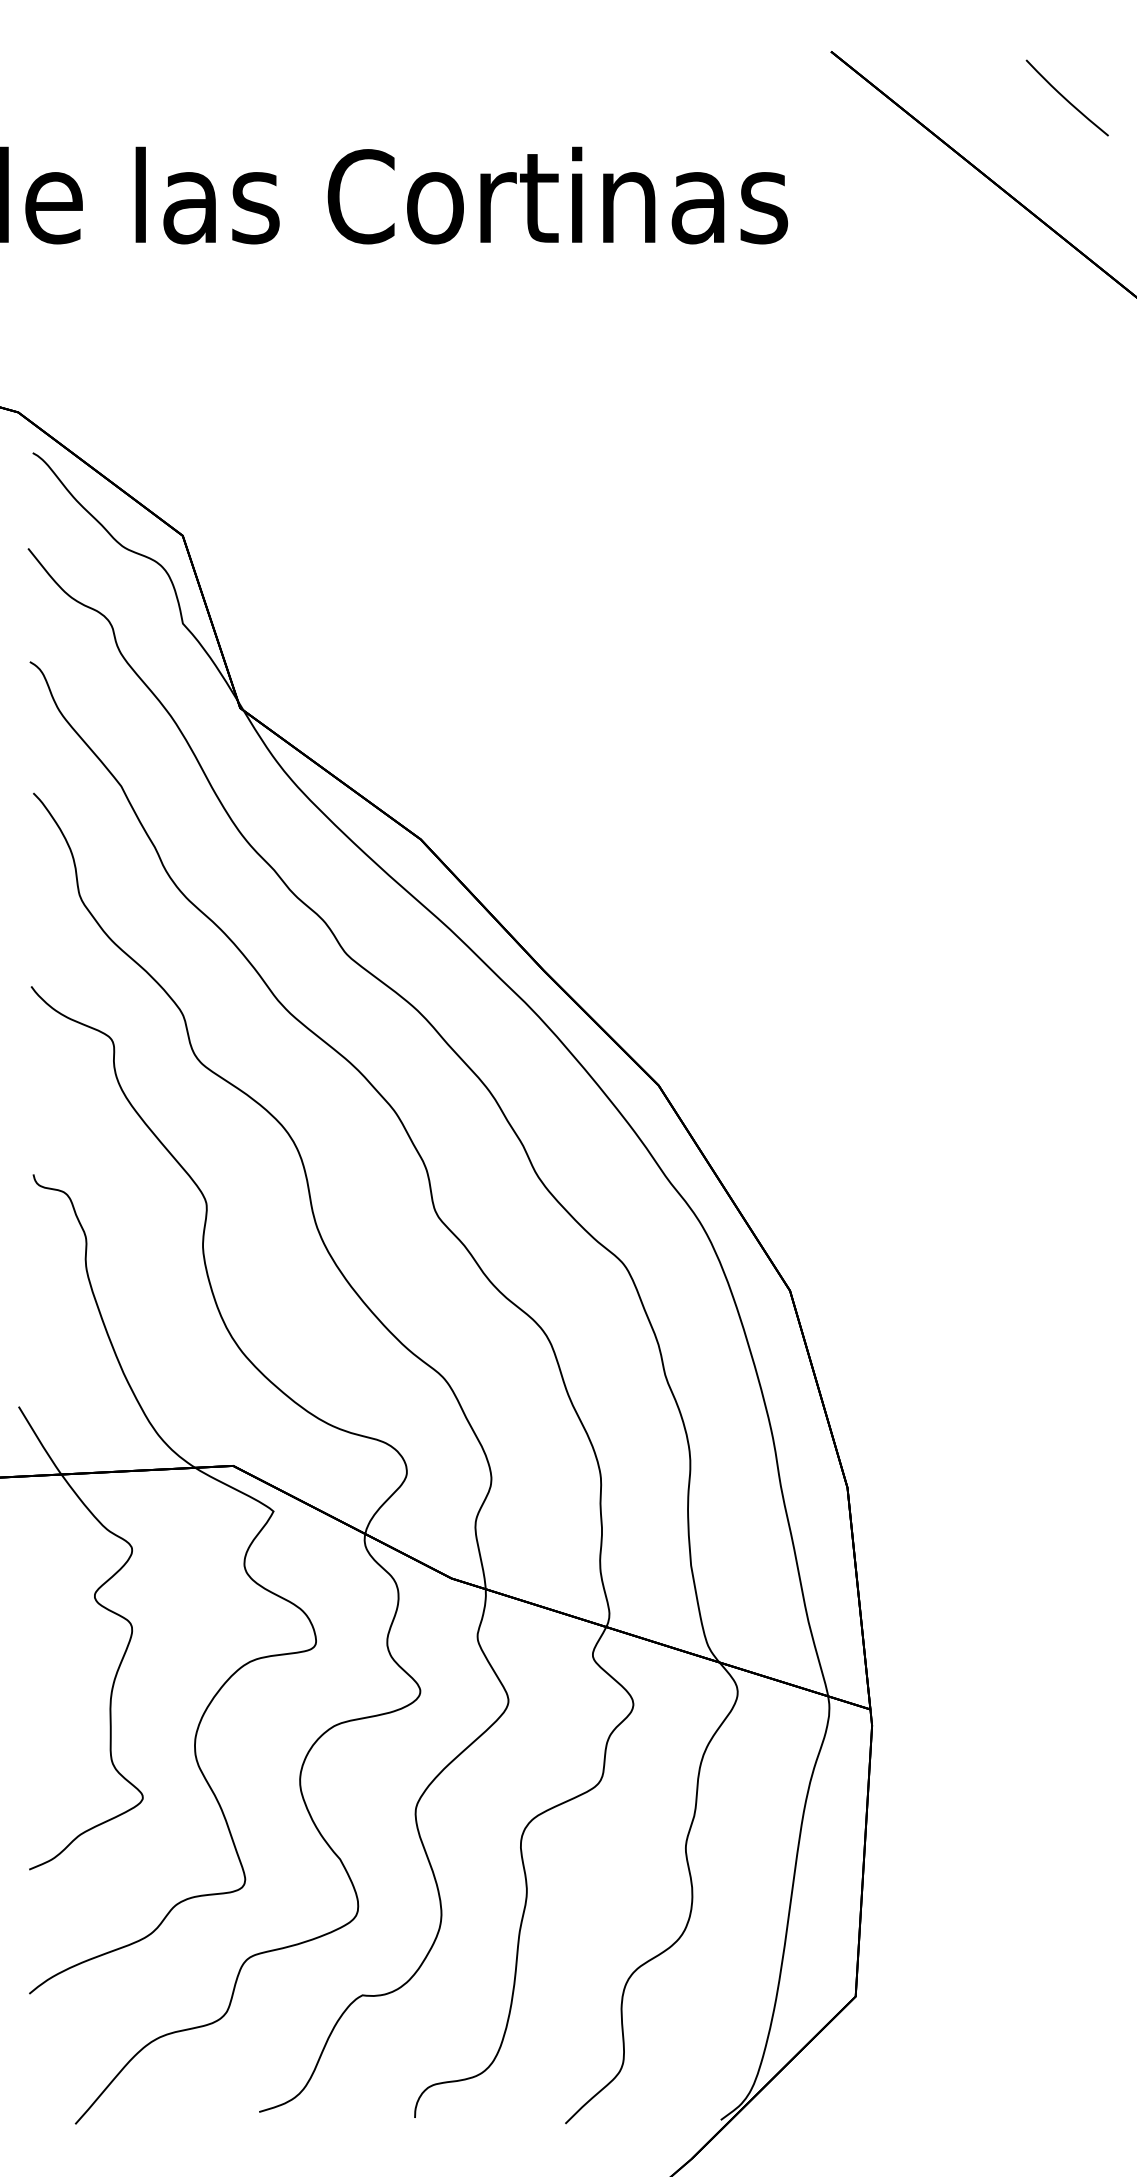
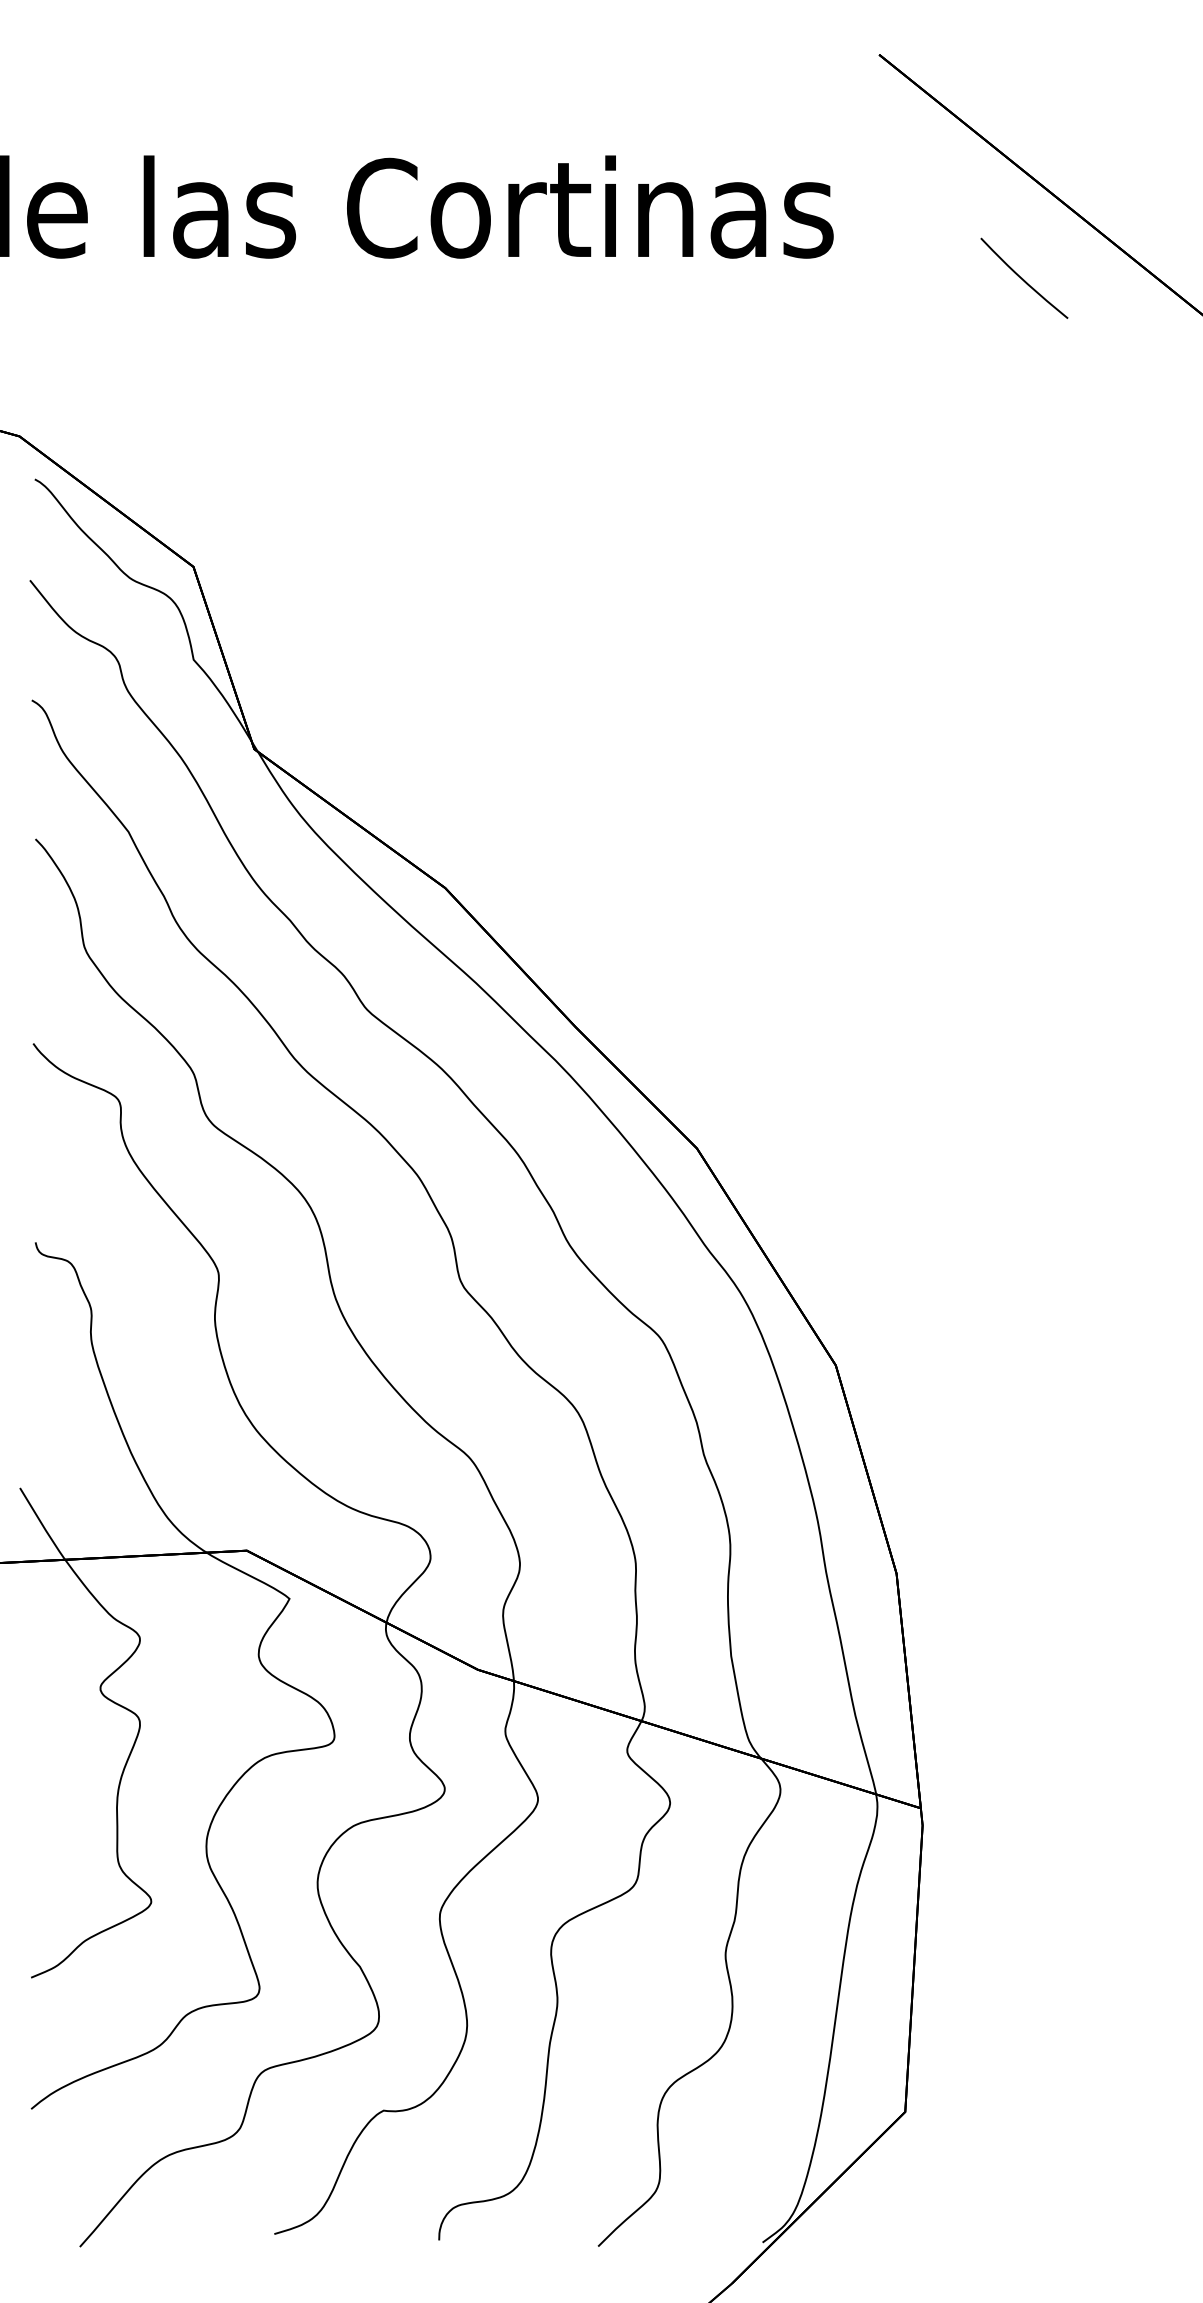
curve: (1065, 97) -> (1022, 277), moved

